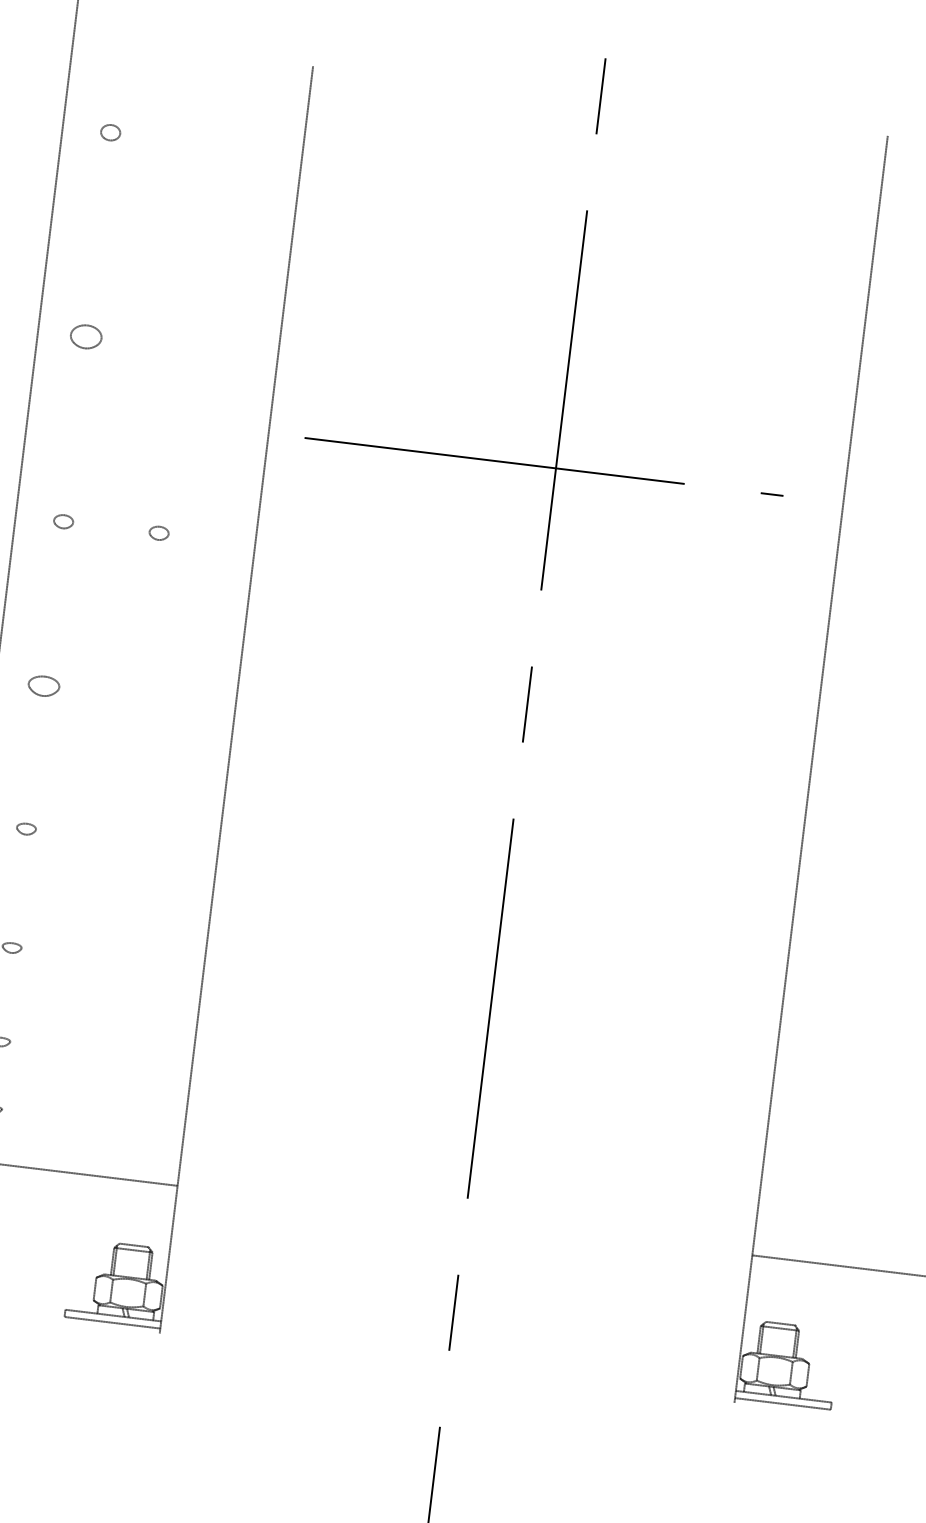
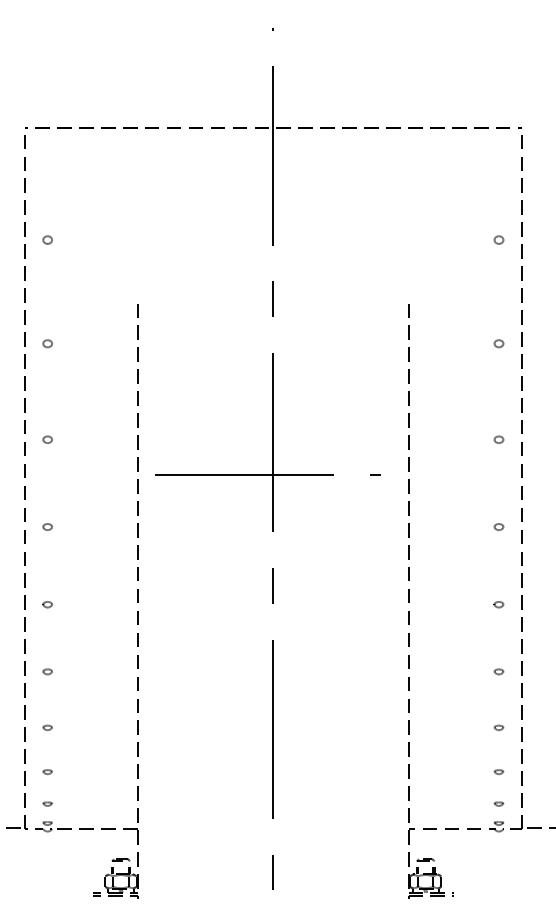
part: (85, 335) -> (47, 439), size x0.62
part: (158, 532) -> (92, 526), removed
part: (43, 686) -> (47, 604), size x0.62

